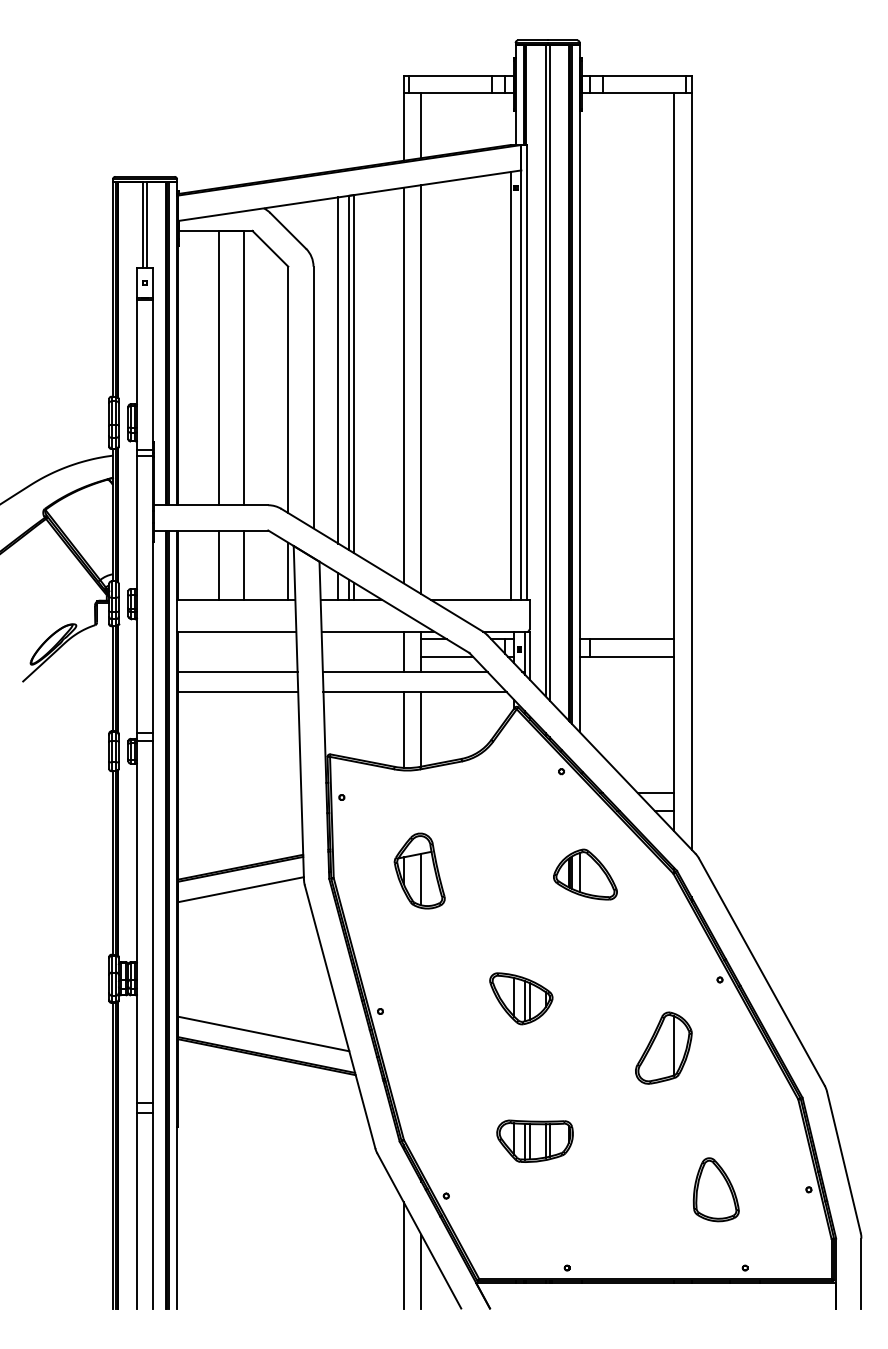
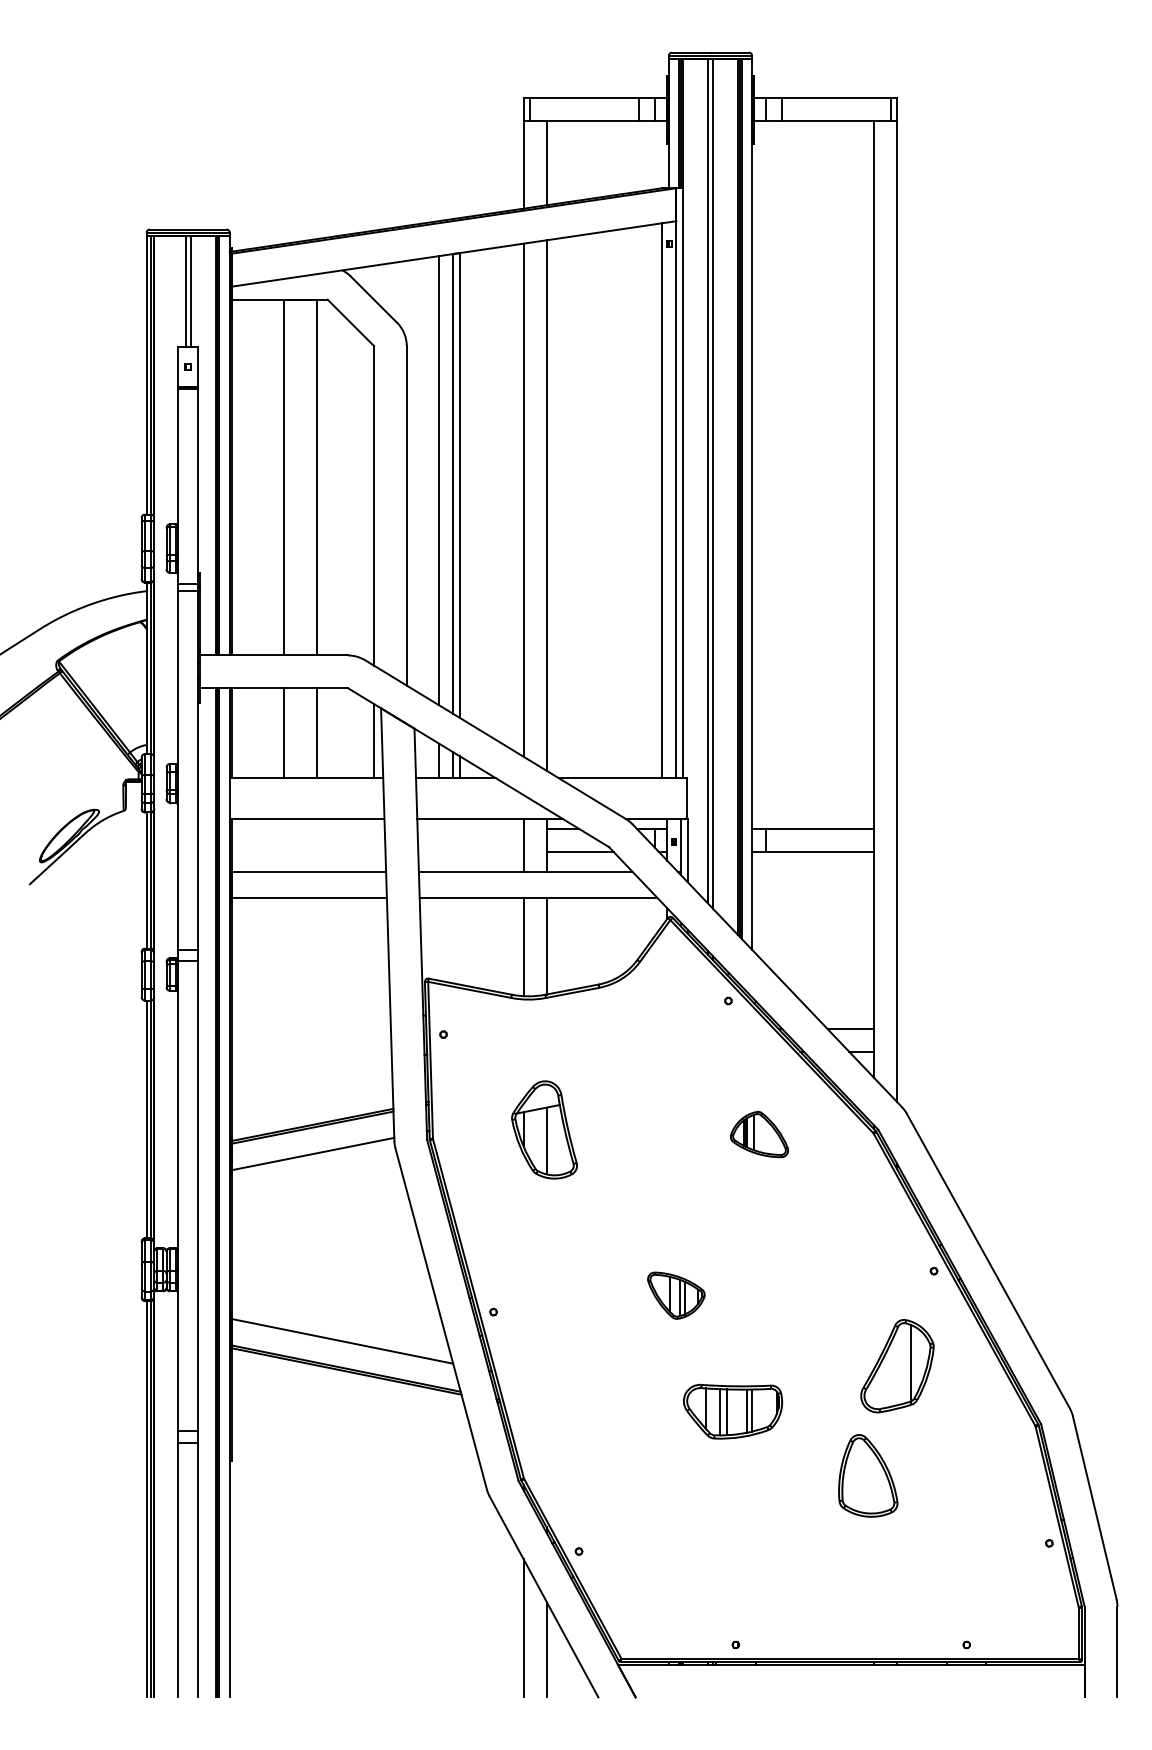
part: (585, 874) -> (759, 1134), size x0.7
part: (521, 998) -> (676, 1295), size x0.7
part: (663, 1047) -> (897, 1365), moved
part: (534, 1140) -> (732, 1410), moved
part: (715, 1189) -> (867, 1475), moved

